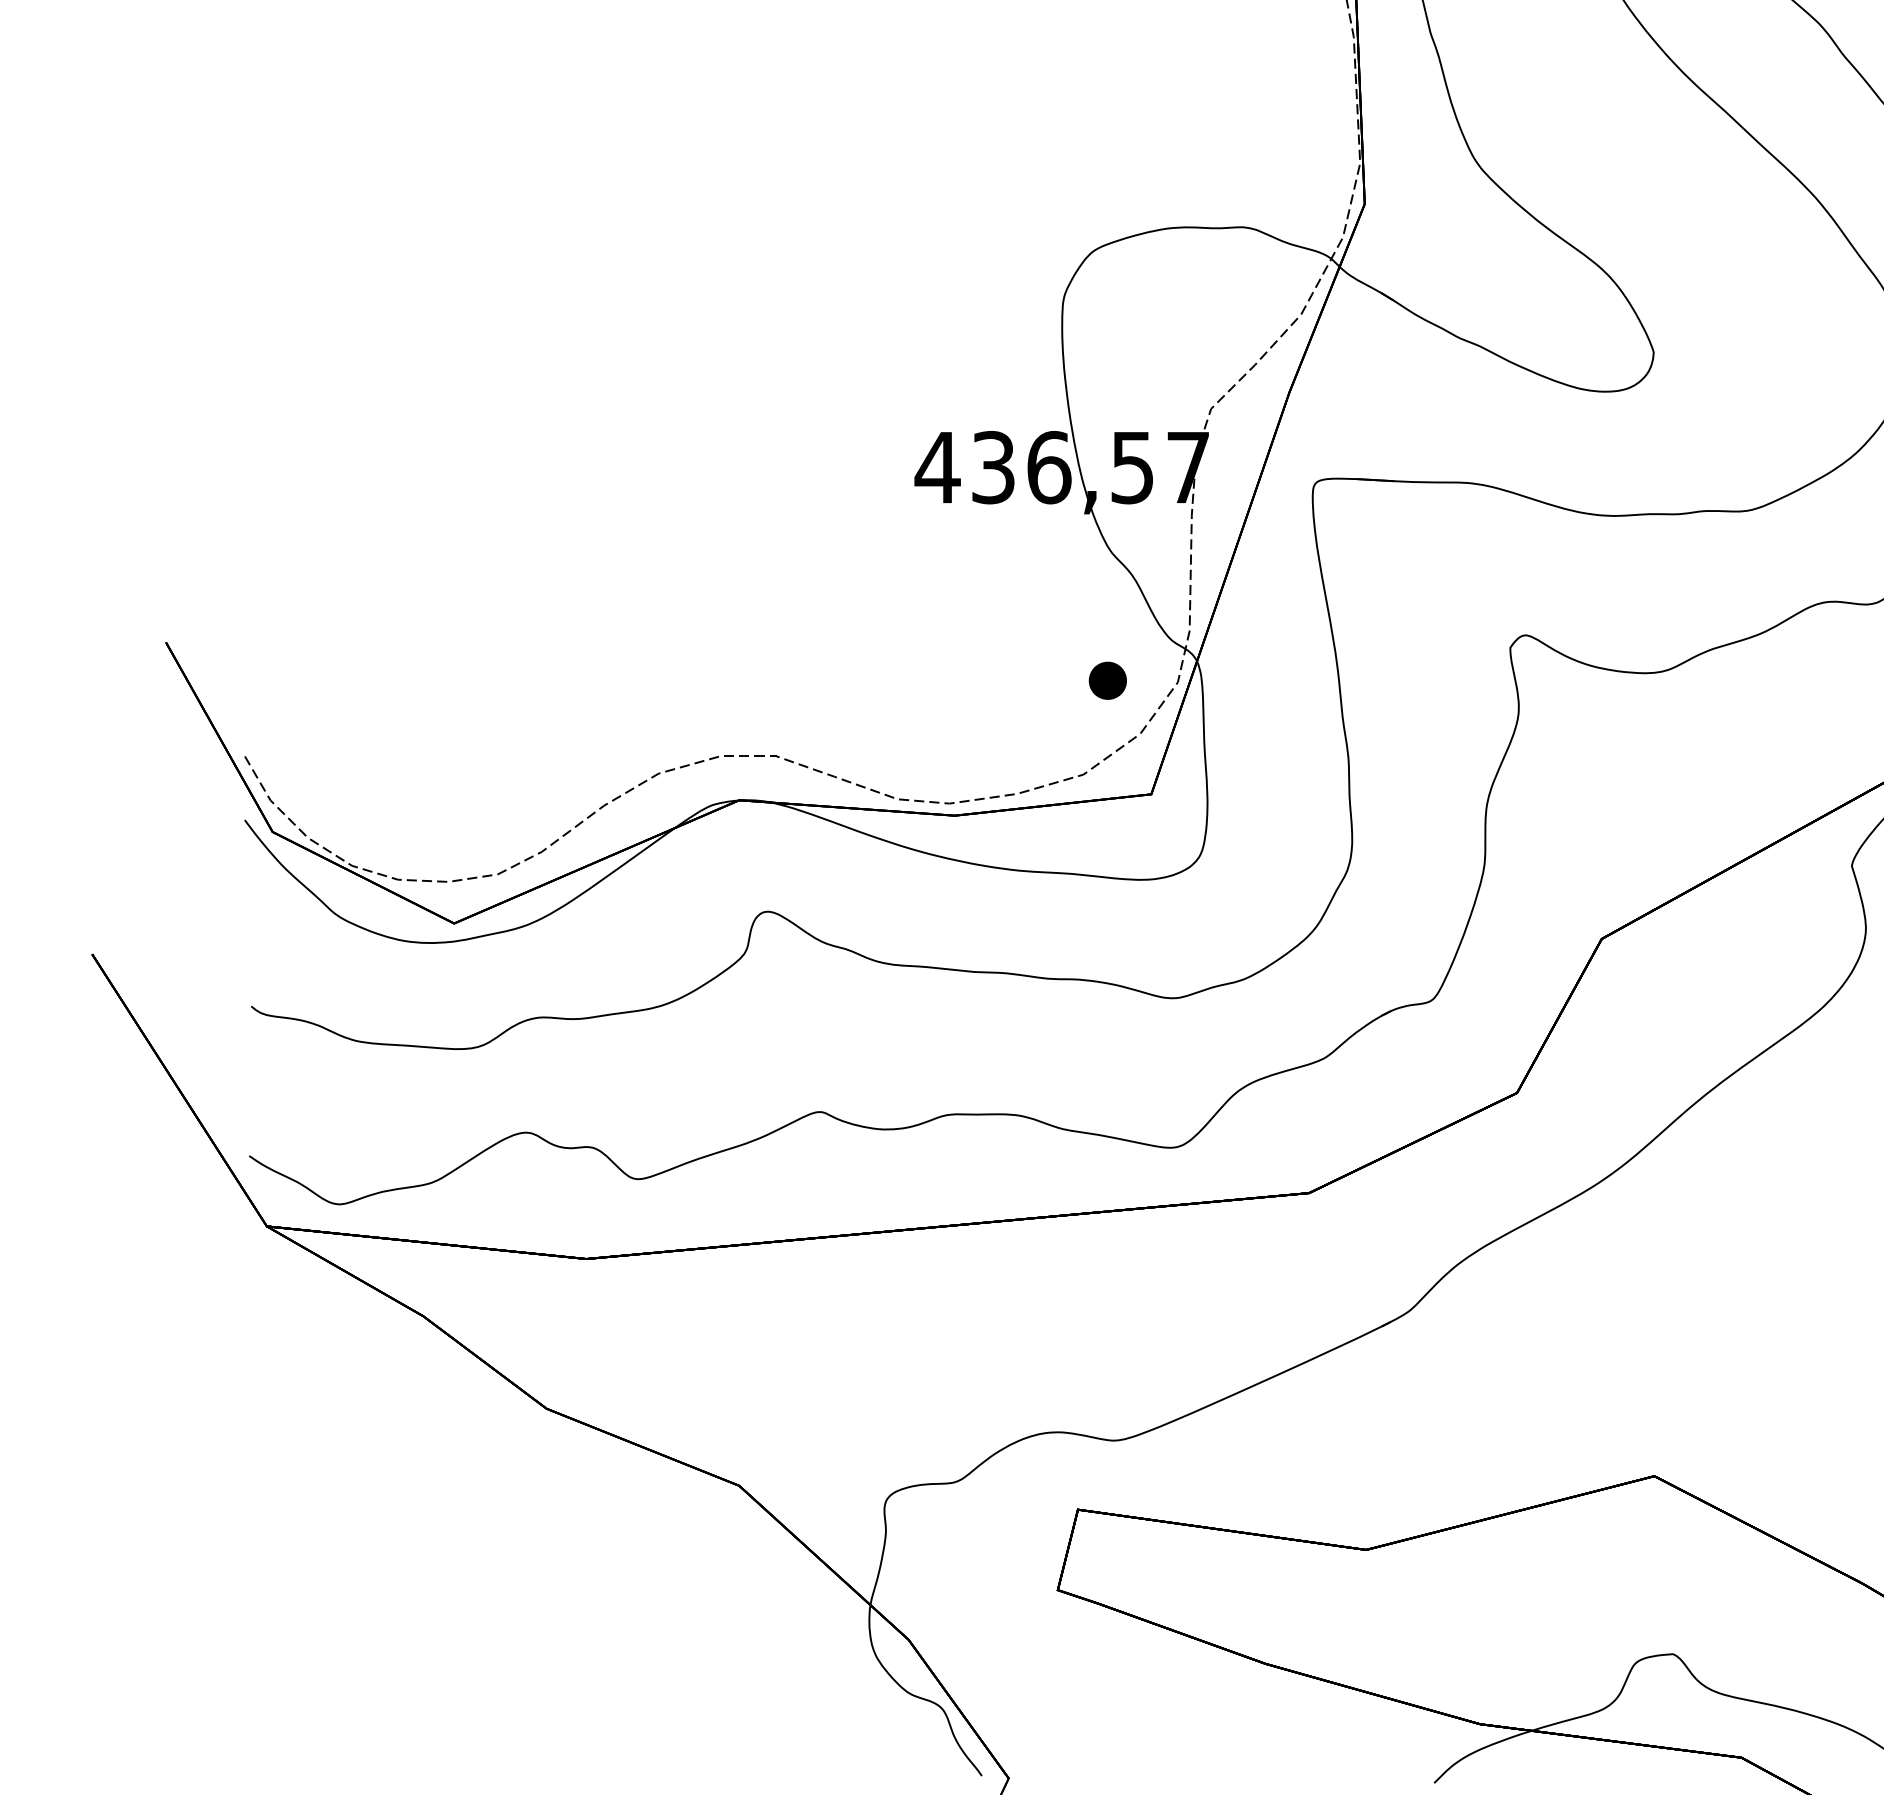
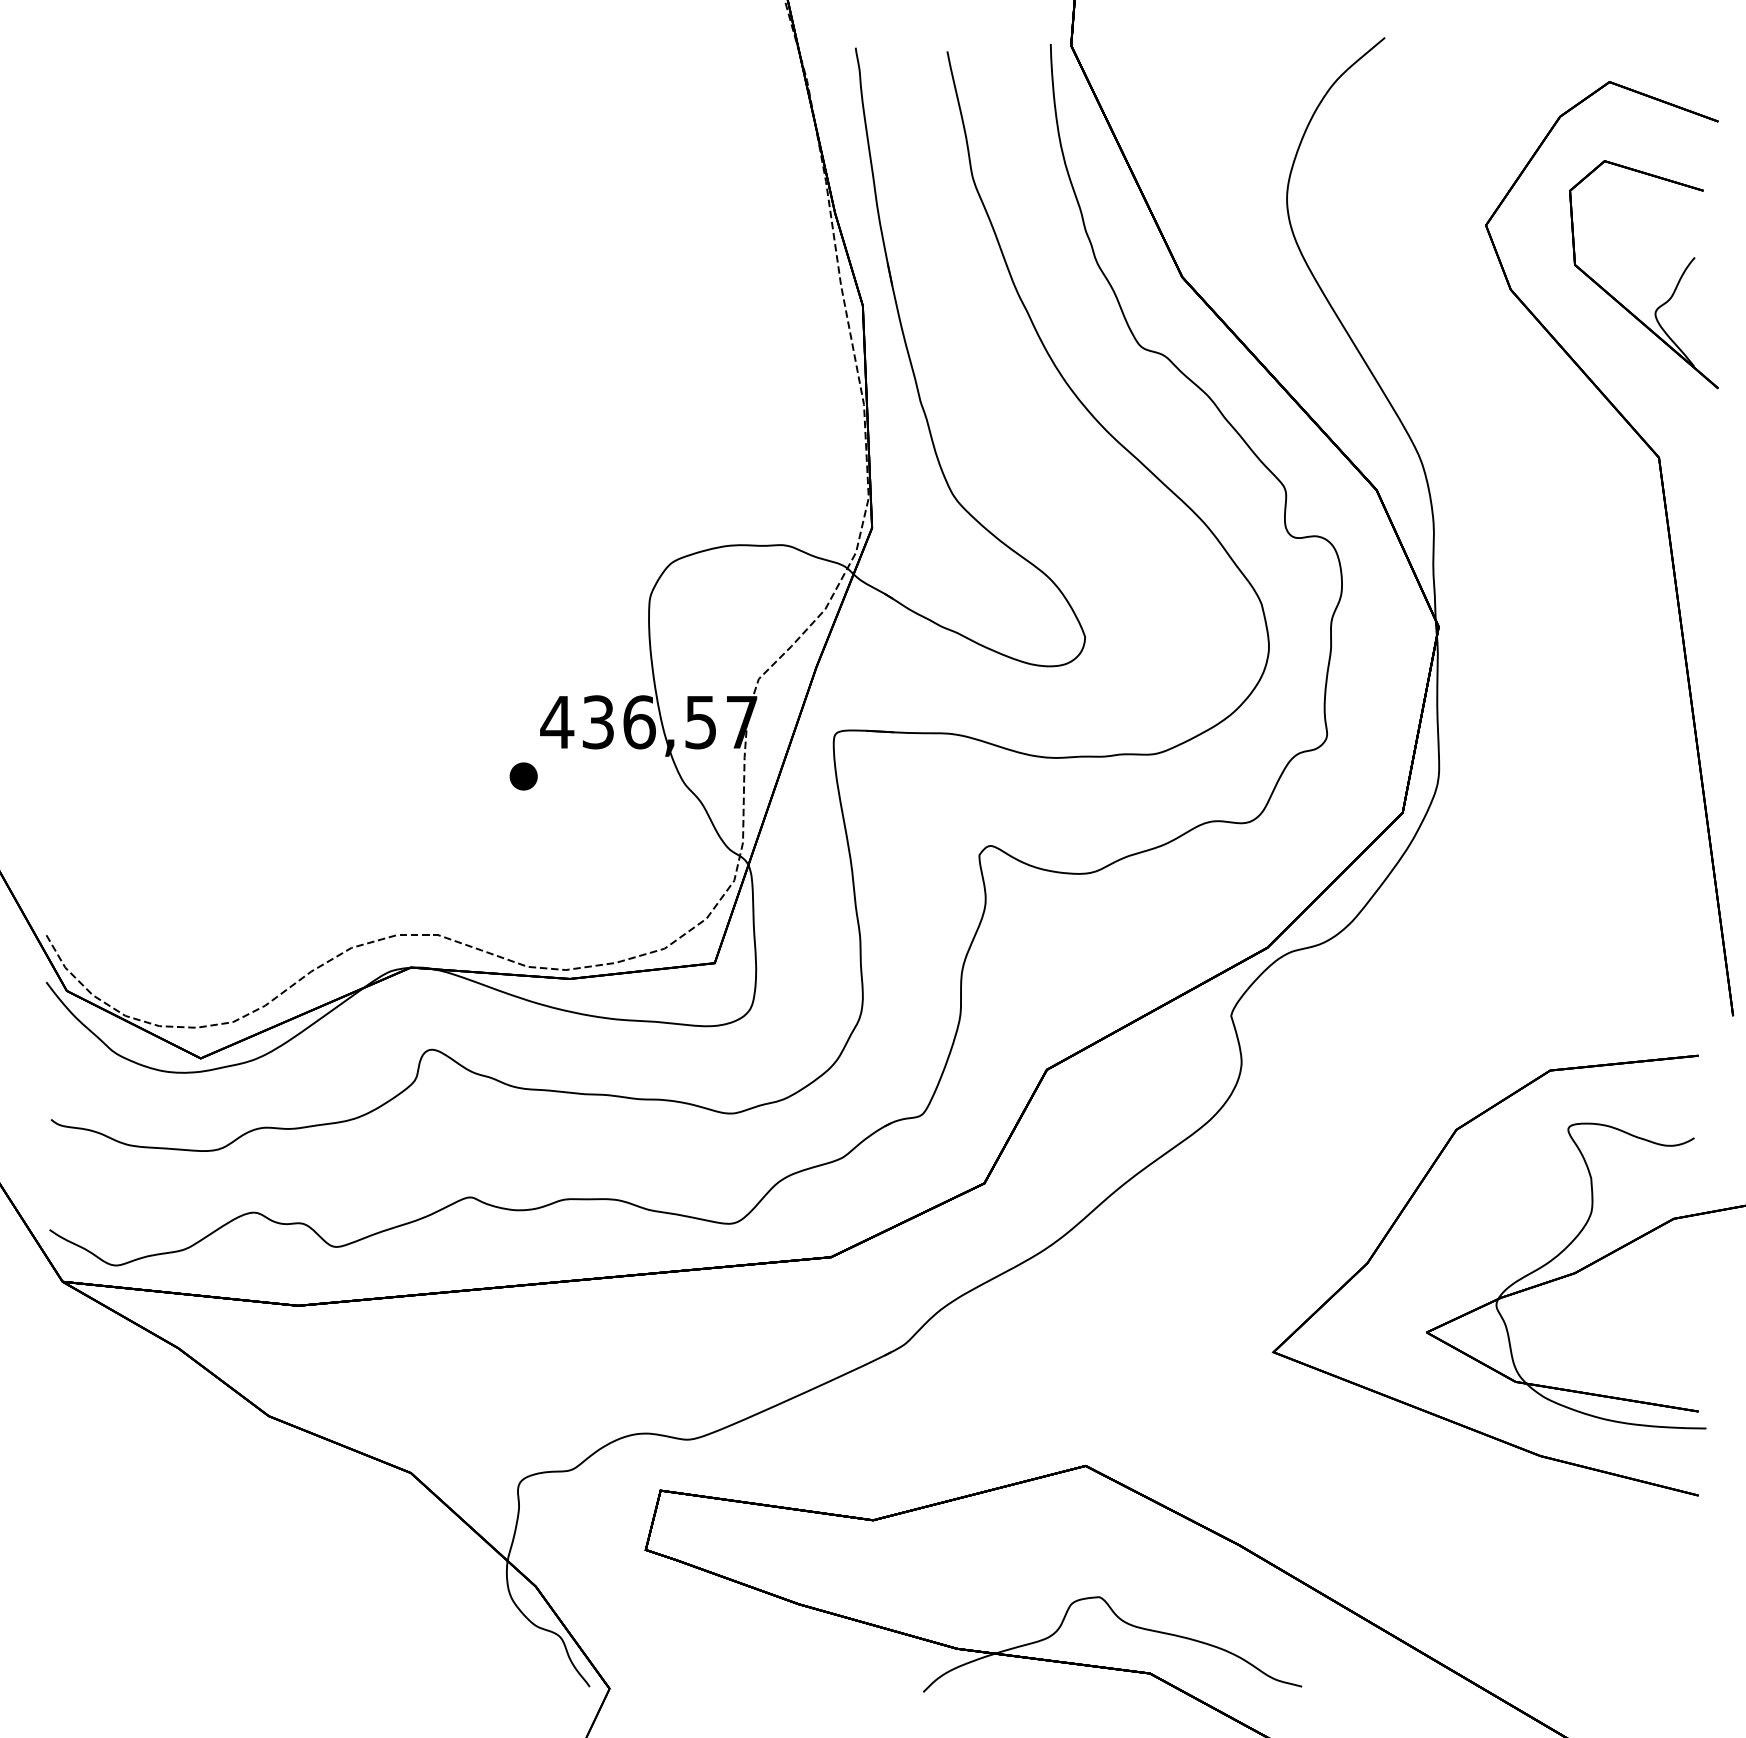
part: (1107, 680) -> (523, 776), moved

